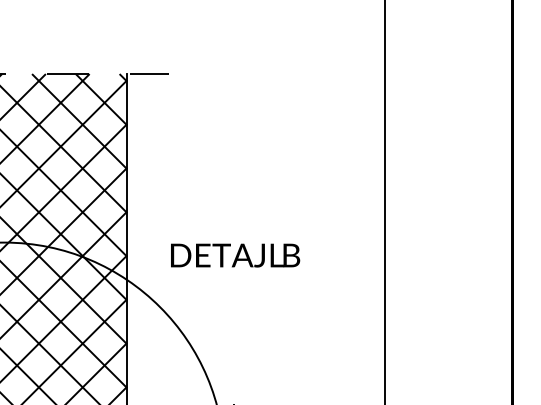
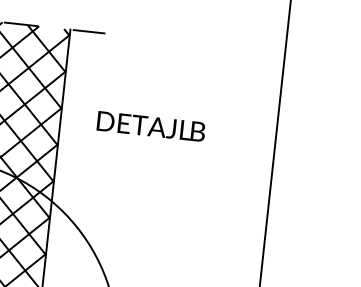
text: (235, 255) -> (151, 126), moved

